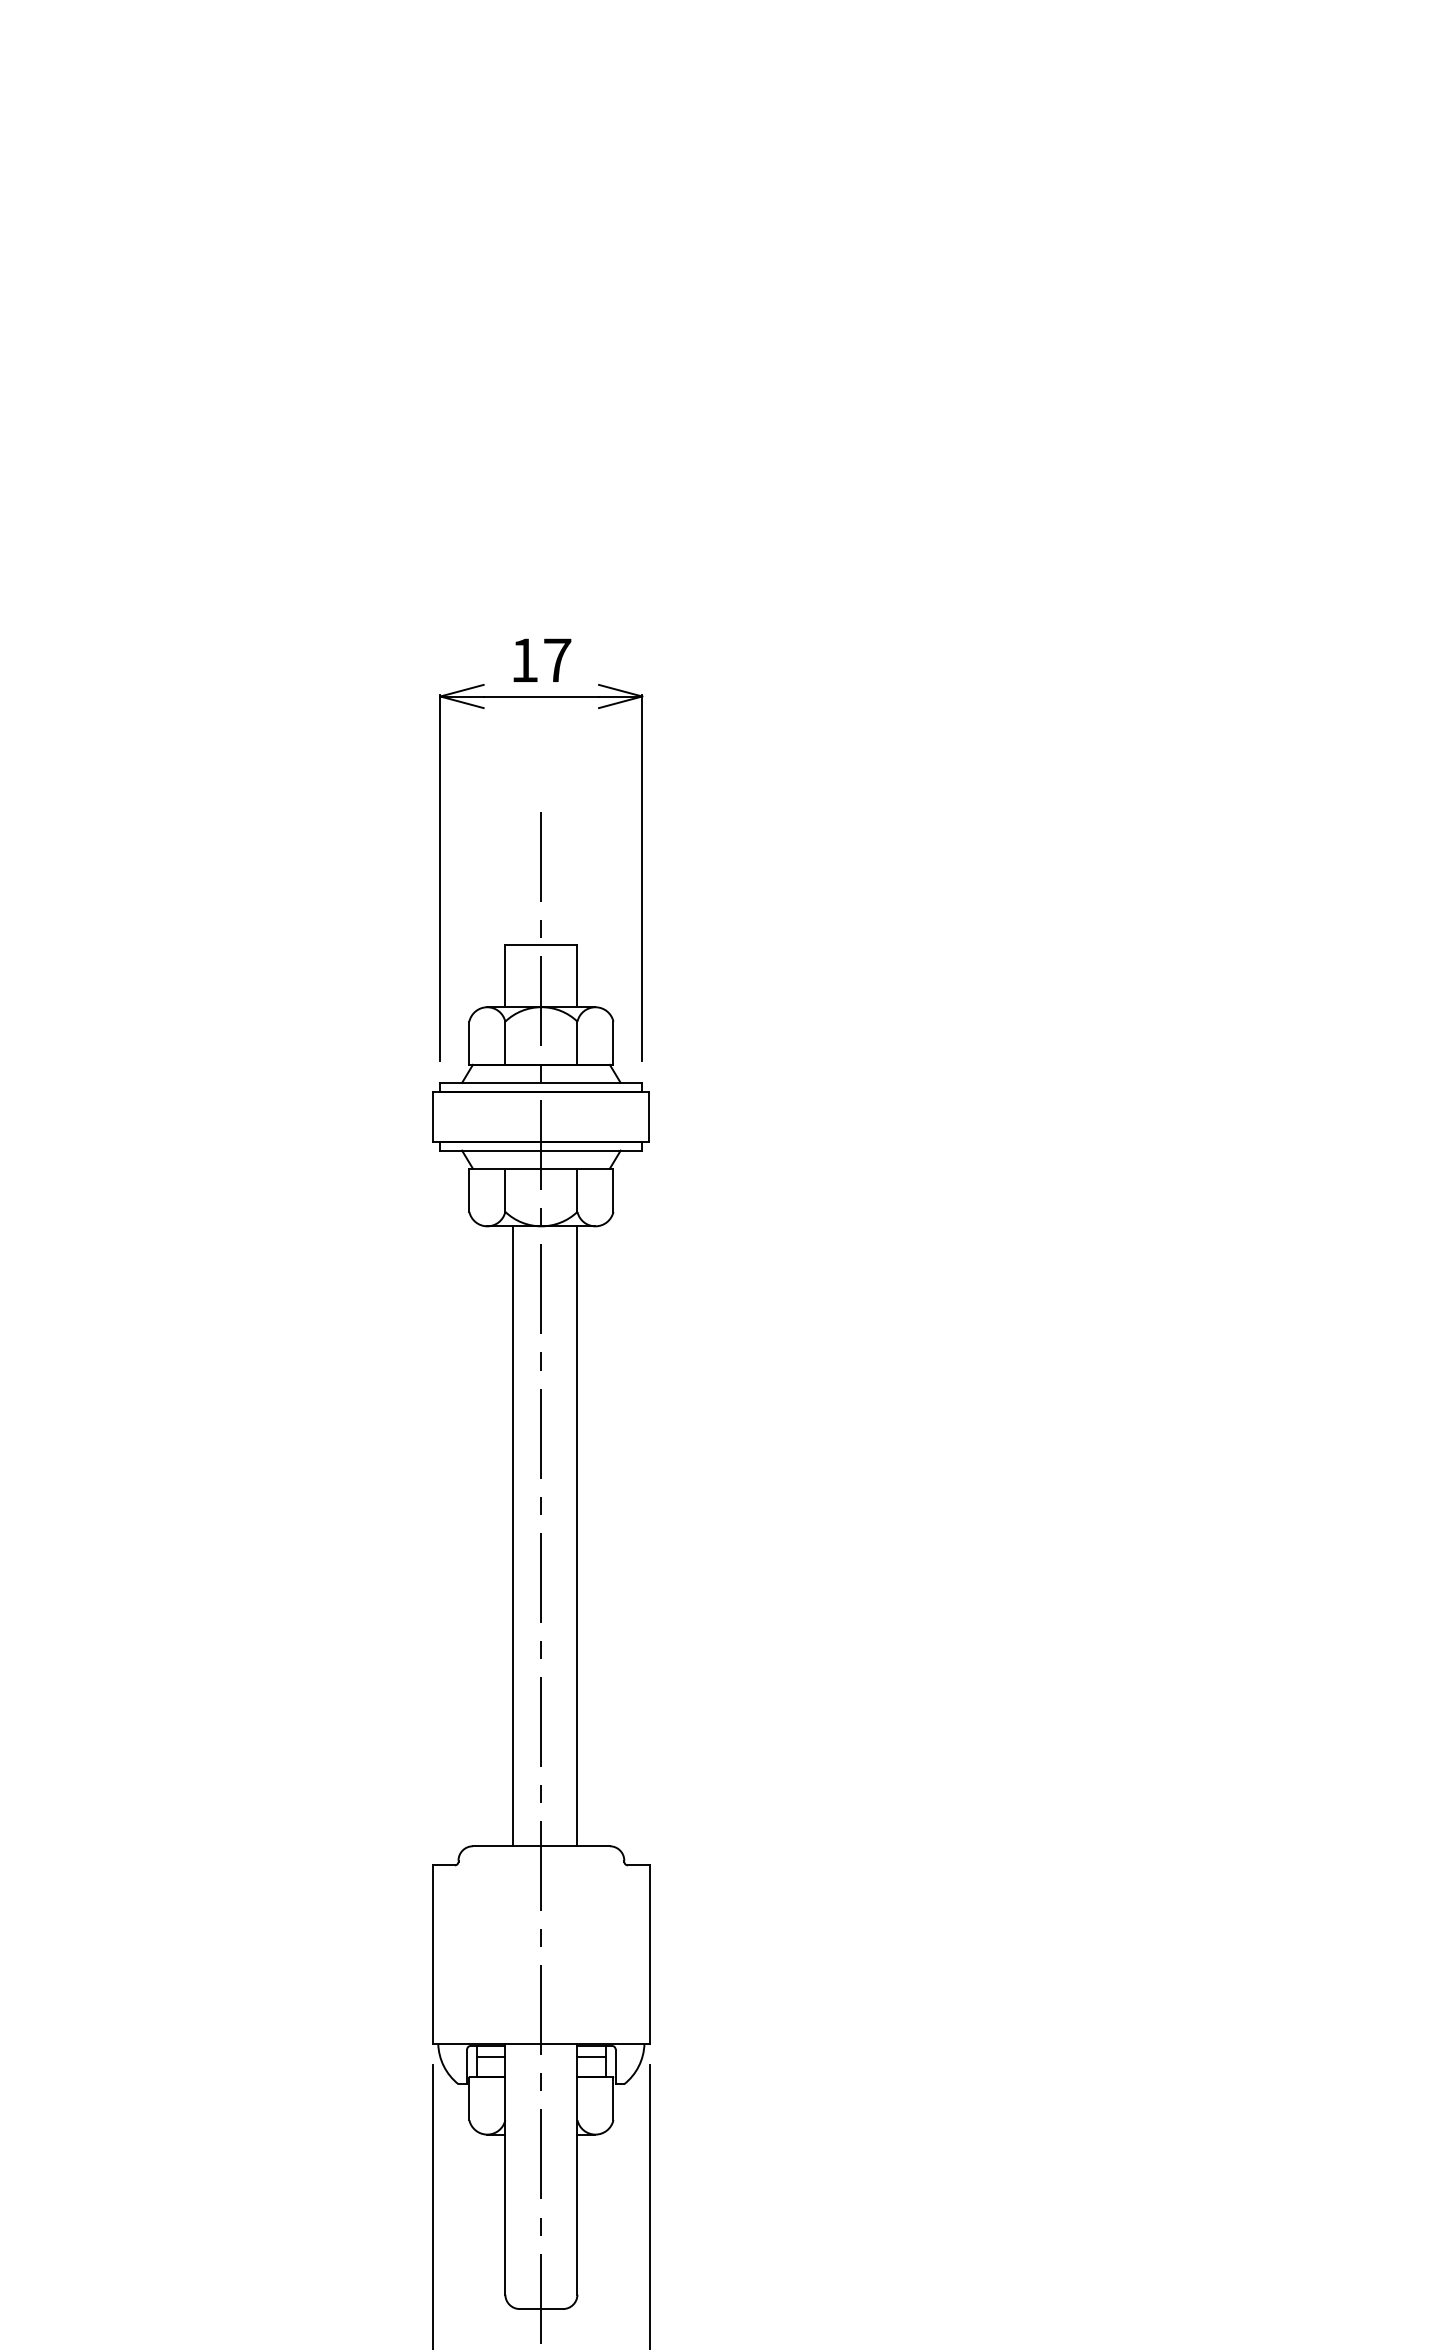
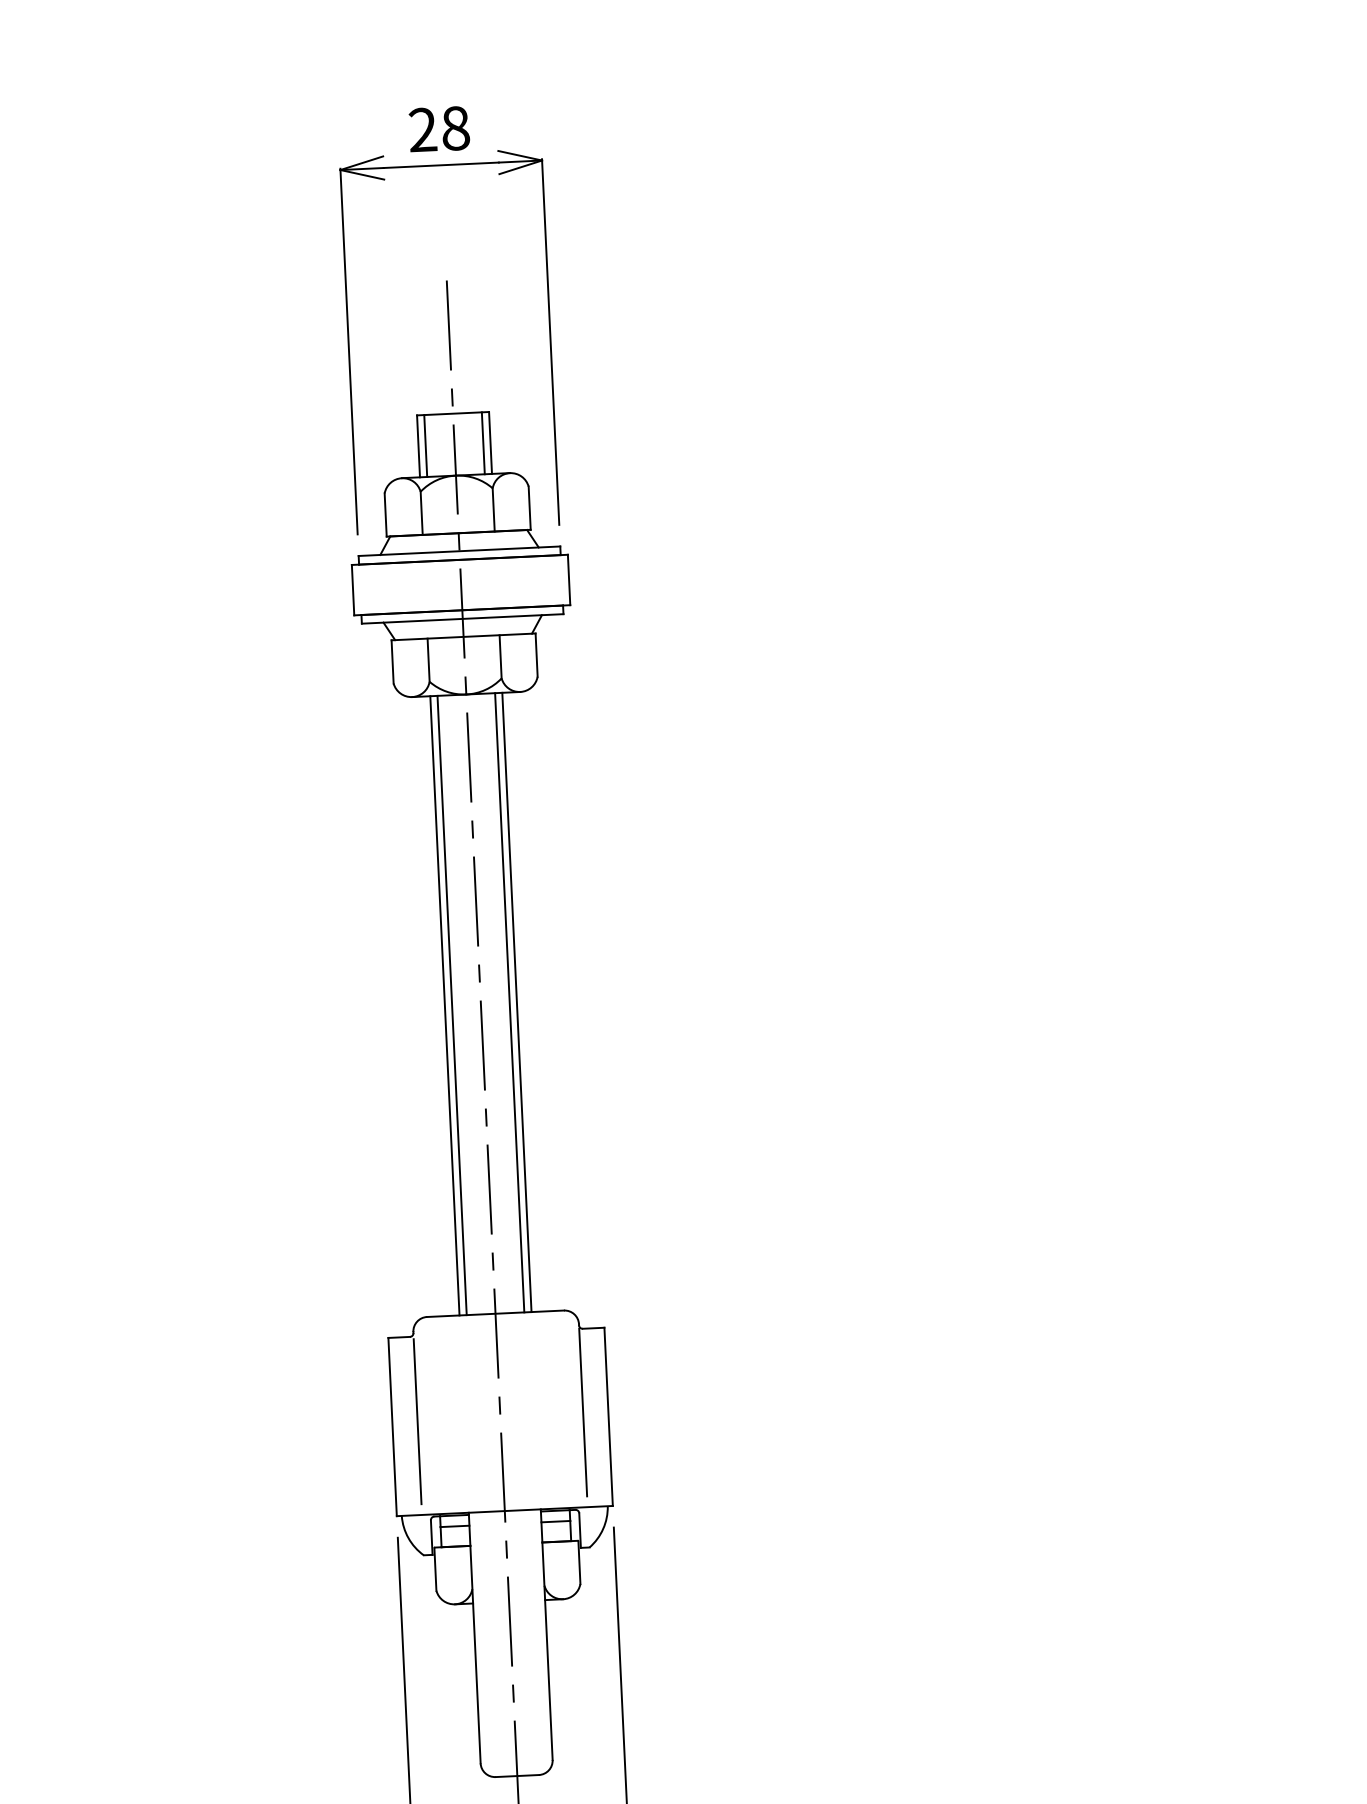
text: (541, 660) -> (439, 129), 17 -> 28
line: (512, 976) -> (425, 446), added
line: (570, 976) -> (483, 443), added
line: (505, 1536) -> (445, 1006), added
line: (570, 1536) -> (509, 1002), added
line: (624, 1948) -> (583, 1411), added
line: (458, 1949) -> (417, 1420), added

